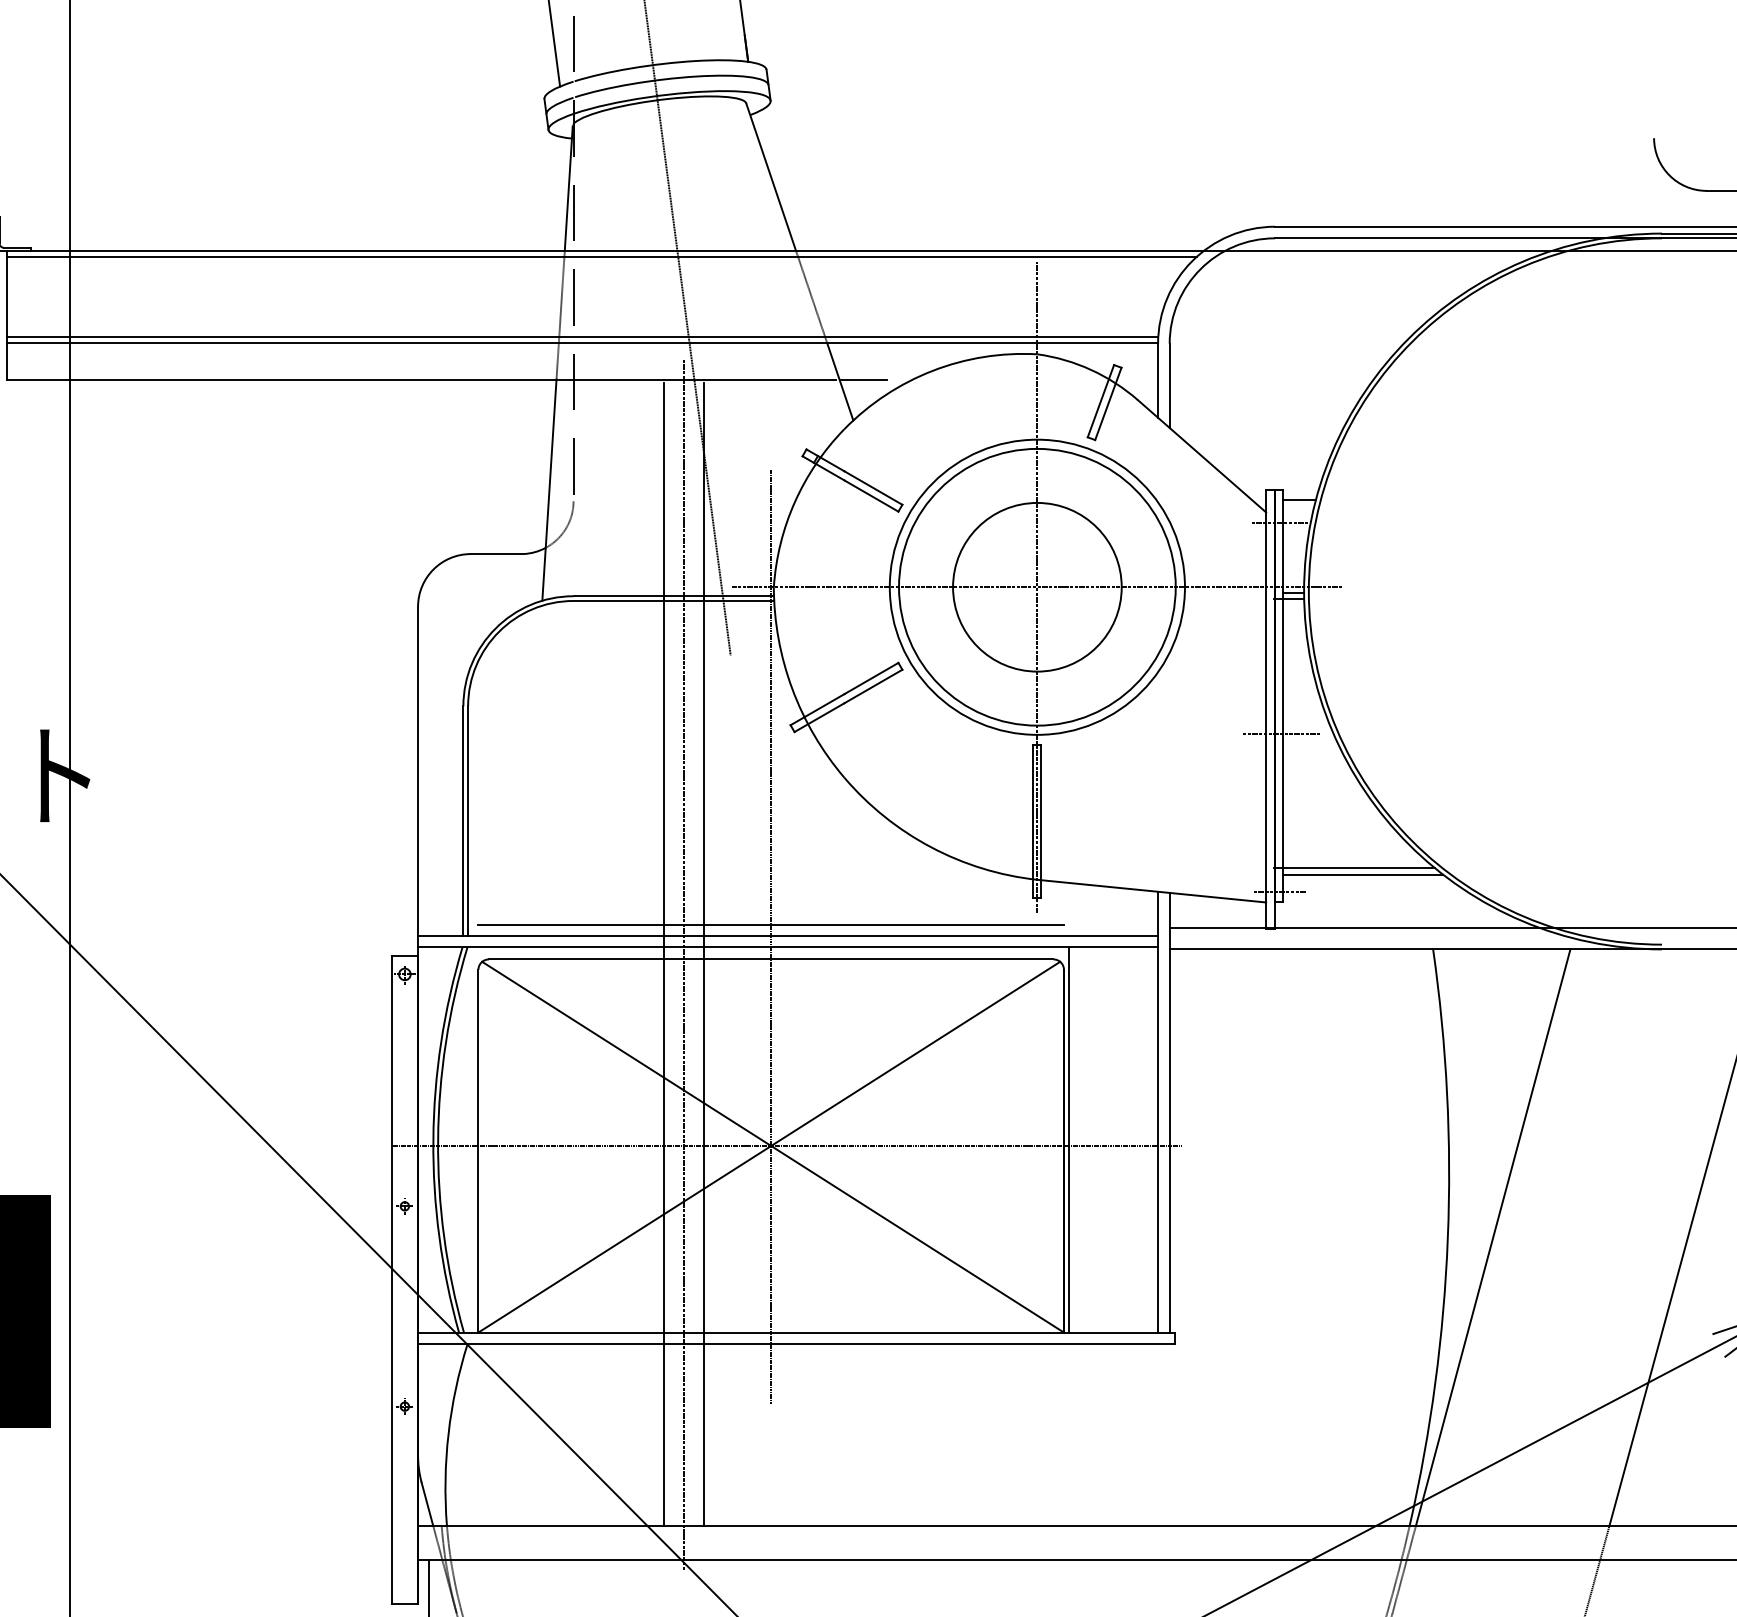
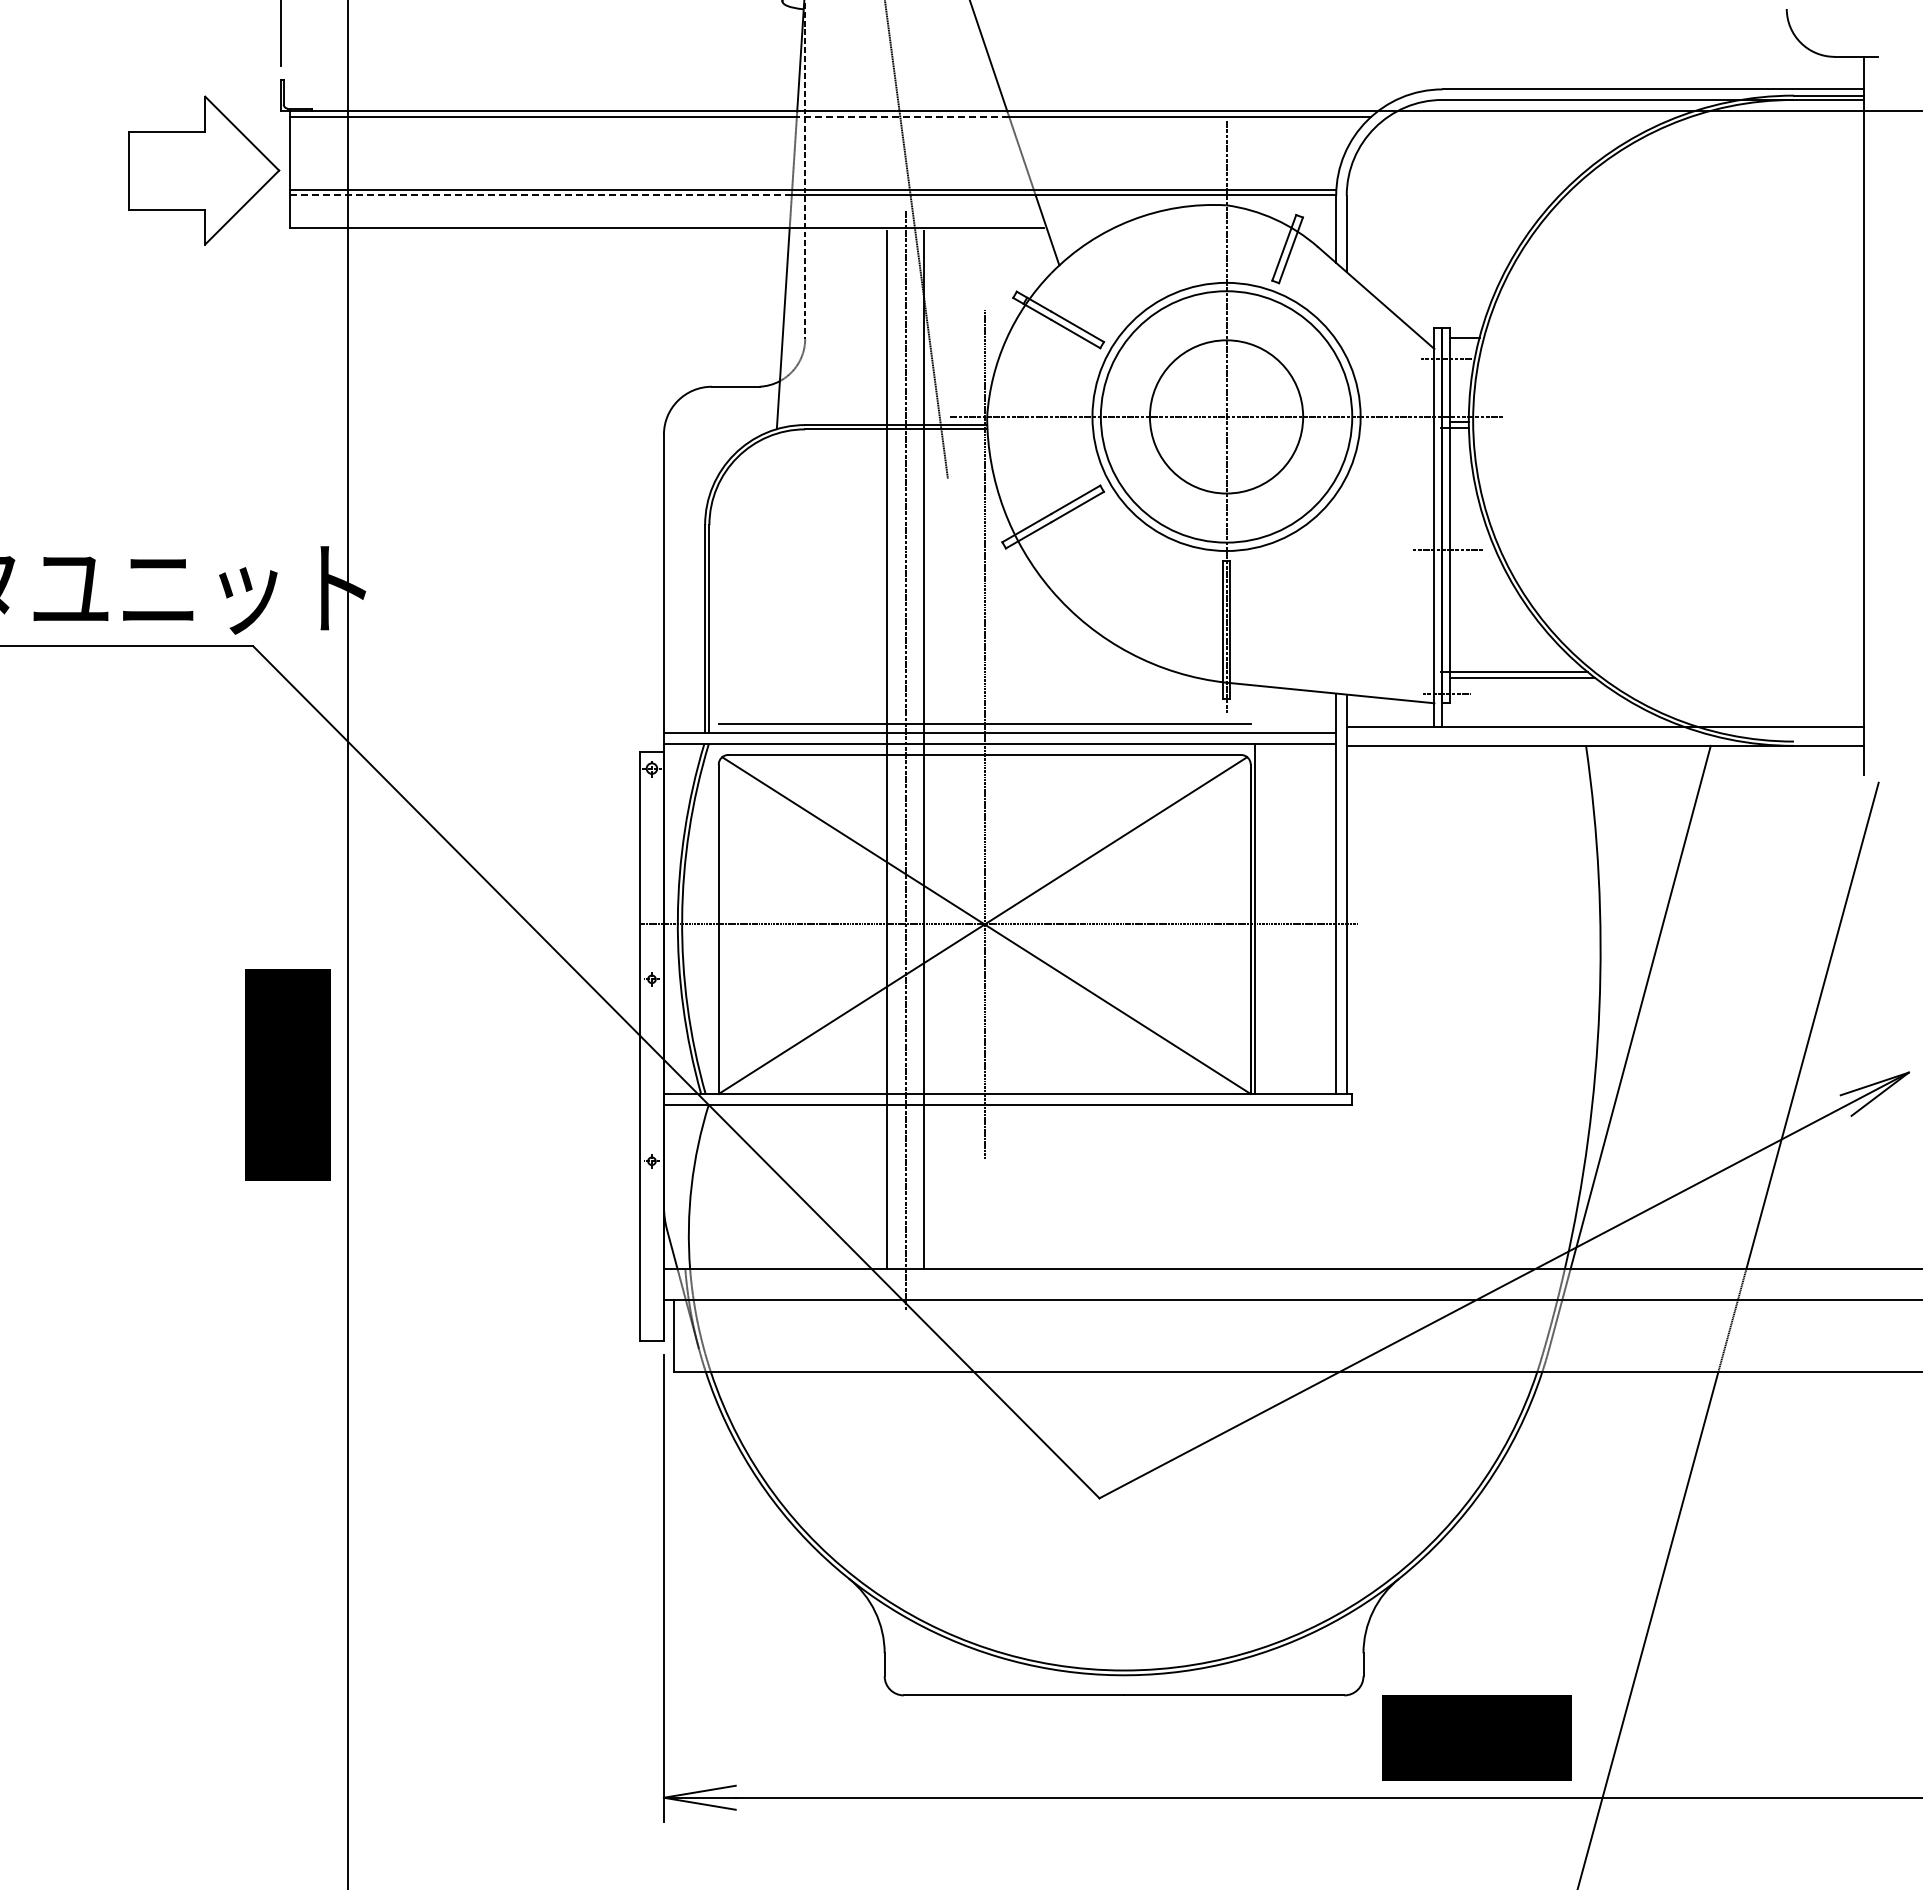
line: (680, 256) -> (902, 116), solid -> dashed
line: (283, 343) -> (541, 195), solid -> dashed
line: (863, 379) -> (1068, 228), removed

